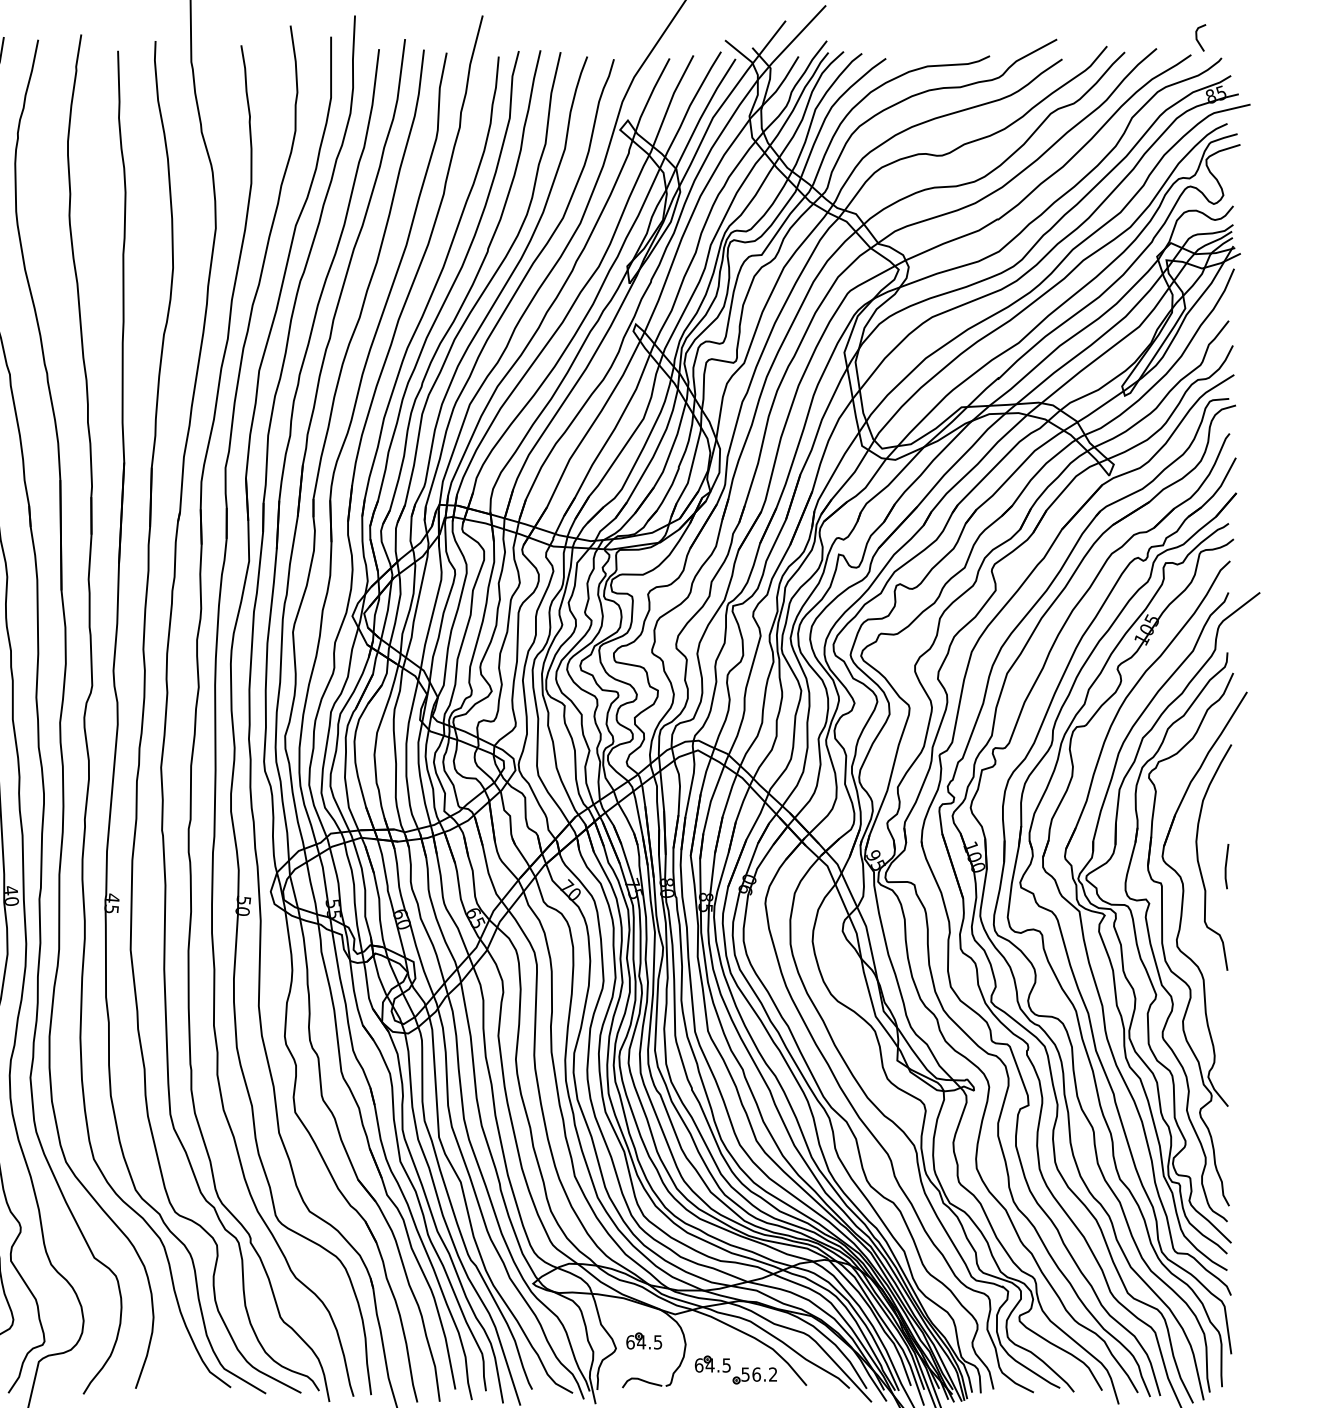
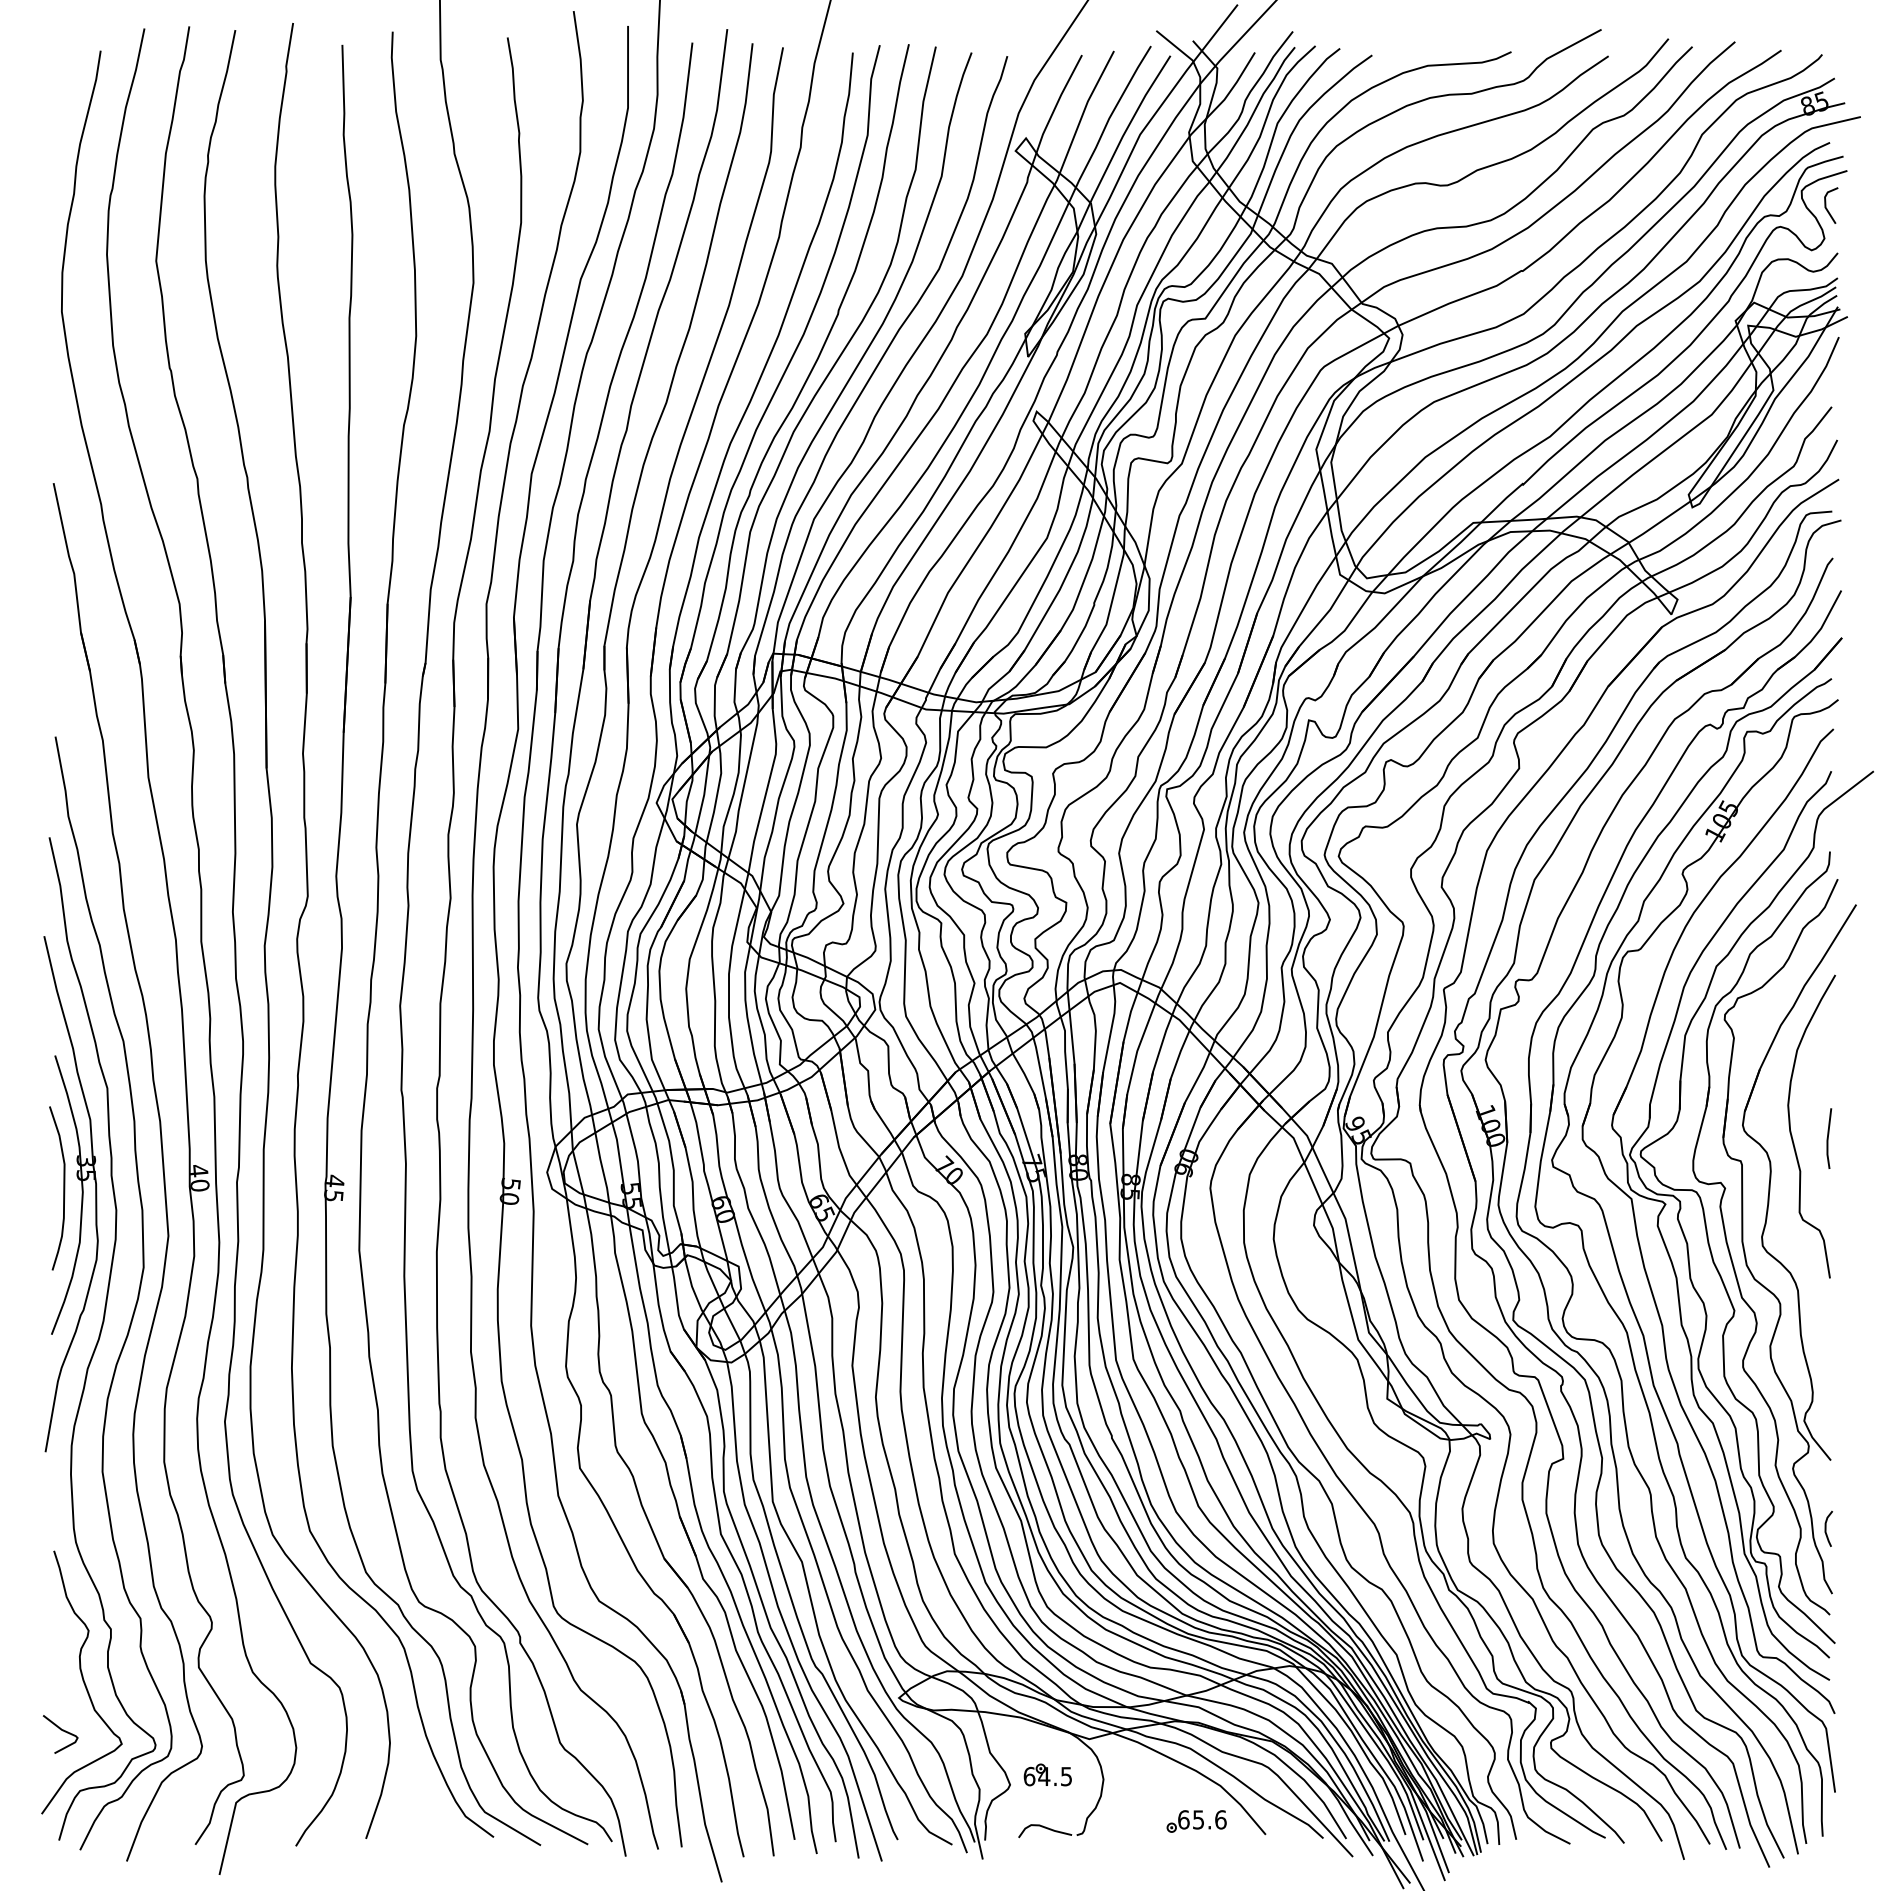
line: (1197, 37) -> (1826, 205), moved
curve: (1224, 1157) -> (1826, 1528), added
part: (712, 1363) -> (1139, 1805), removed
text: (759, 1374) -> (1202, 1819), 56.2 -> 65.6

